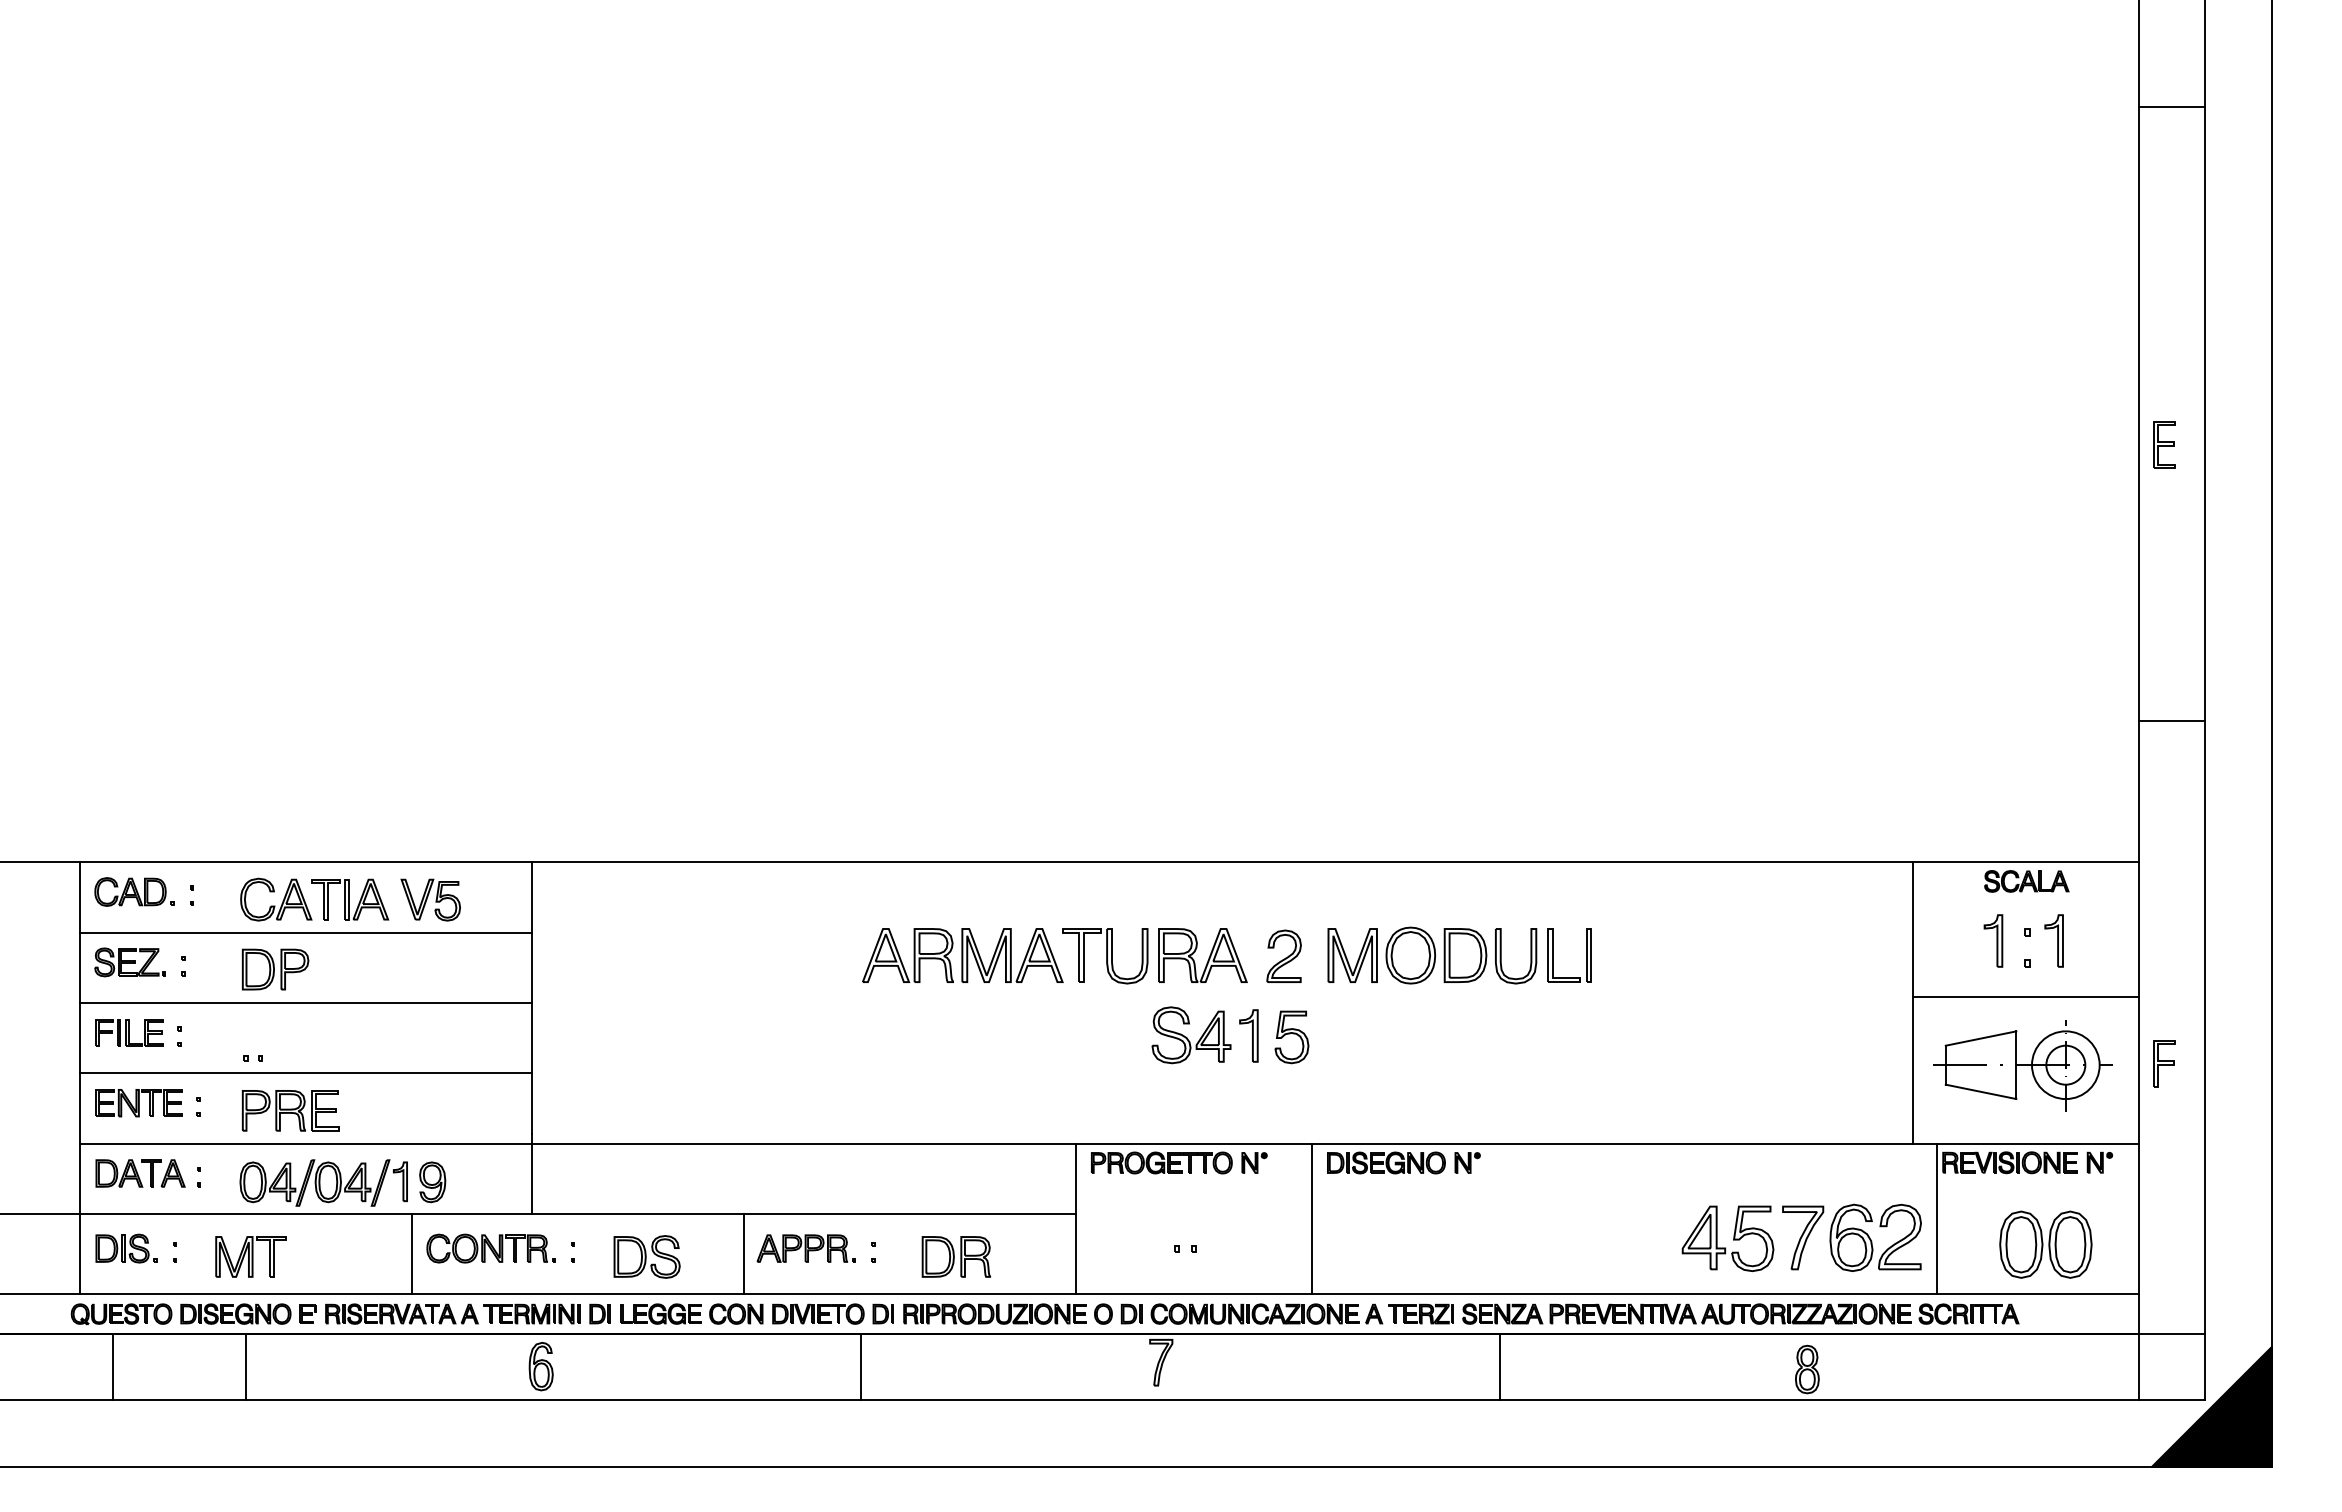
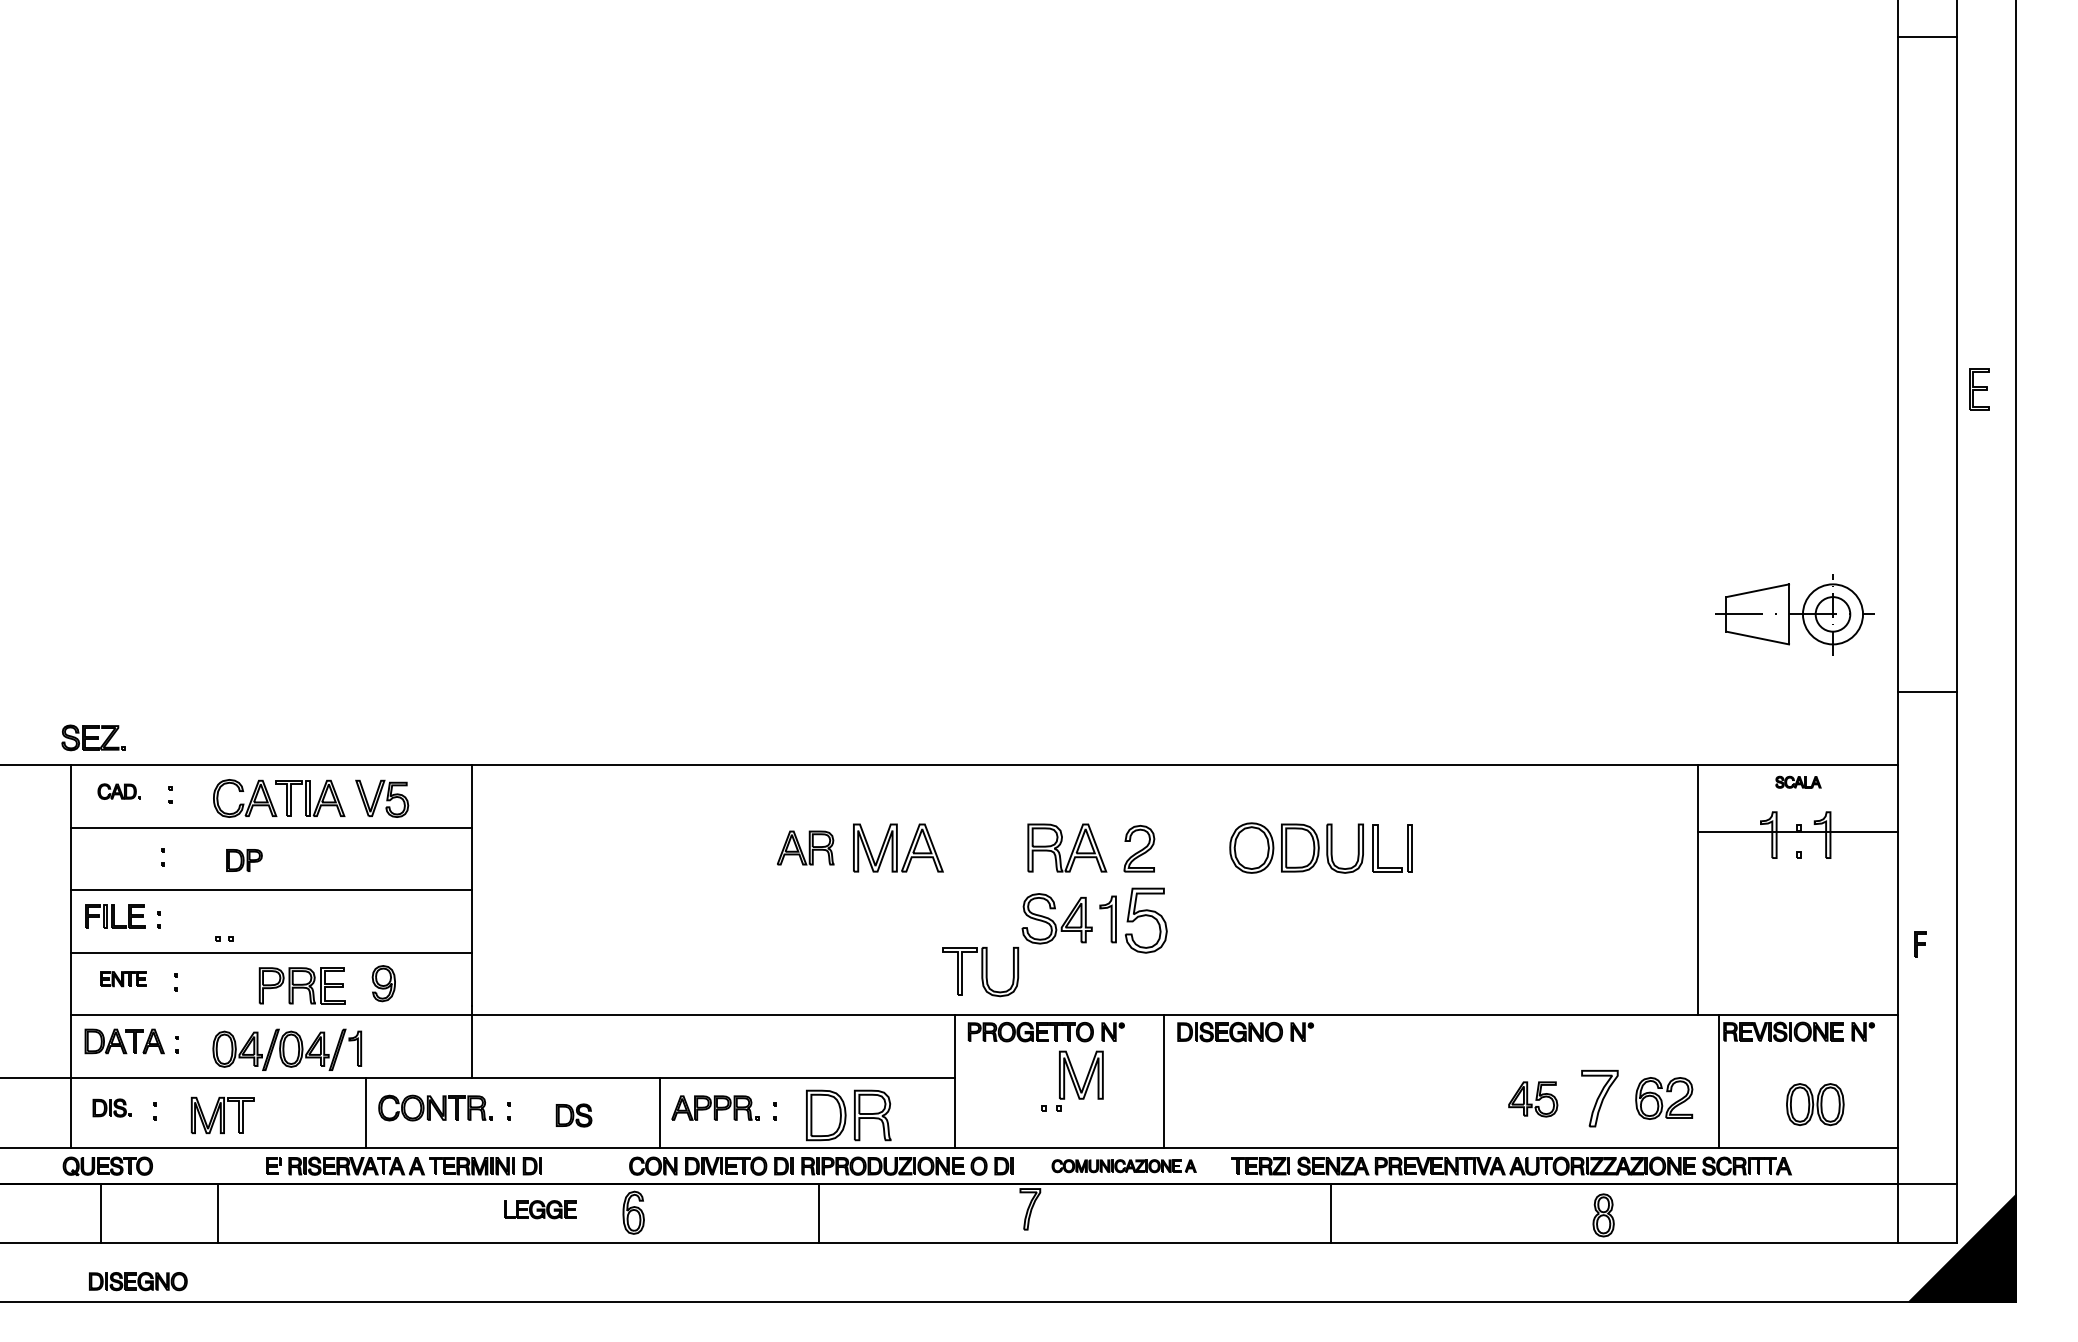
line: (2171, 107) -> (1926, 37), moved
part: (2164, 444) -> (1979, 389), moved
line: (2171, 720) -> (1926, 691), moved
part: (2026, 881) -> (1798, 782), size x0.6
part: (134, 891) -> (119, 791), size x0.6
part: (907, 955) -> (805, 848), size x0.7
part: (1352, 955) -> (1081, 1075), moved
part: (1105, 956) -> (980, 972), moved
part: (129, 962) -> (92, 737), moved
part: (275, 969) -> (244, 860), size x0.6
line: (2025, 996) -> (1797, 832), moved
part: (1291, 1037) -> (1145, 920), size x1.4
part: (2164, 1063) -> (1920, 943), size x0.6
part: (2022, 1065) -> (1794, 614), moved
part: (138, 1103) -> (122, 979), size x0.6
part: (290, 1110) -> (302, 985), moved
part: (432, 1182) -> (383, 983), moved
part: (1875, 1237) -> (1664, 1098), size x0.7
part: (1727, 1238) -> (1532, 1099), size x0.6
part: (2045, 1244) -> (1814, 1104), size x0.7
part: (126, 1248) -> (112, 1107), size x0.7
part: (646, 1256) -> (573, 1115), size x0.6
part: (955, 1256) -> (847, 1115), size x1.4
part: (235, 1313) -> (137, 1281), moved
part: (660, 1313) -> (539, 1209), moved
part: (1266, 1313) -> (1123, 1165), size x0.7
part: (540, 1366) -> (633, 1212), moved
line: (860, 1366) -> (819, 1212), moved

